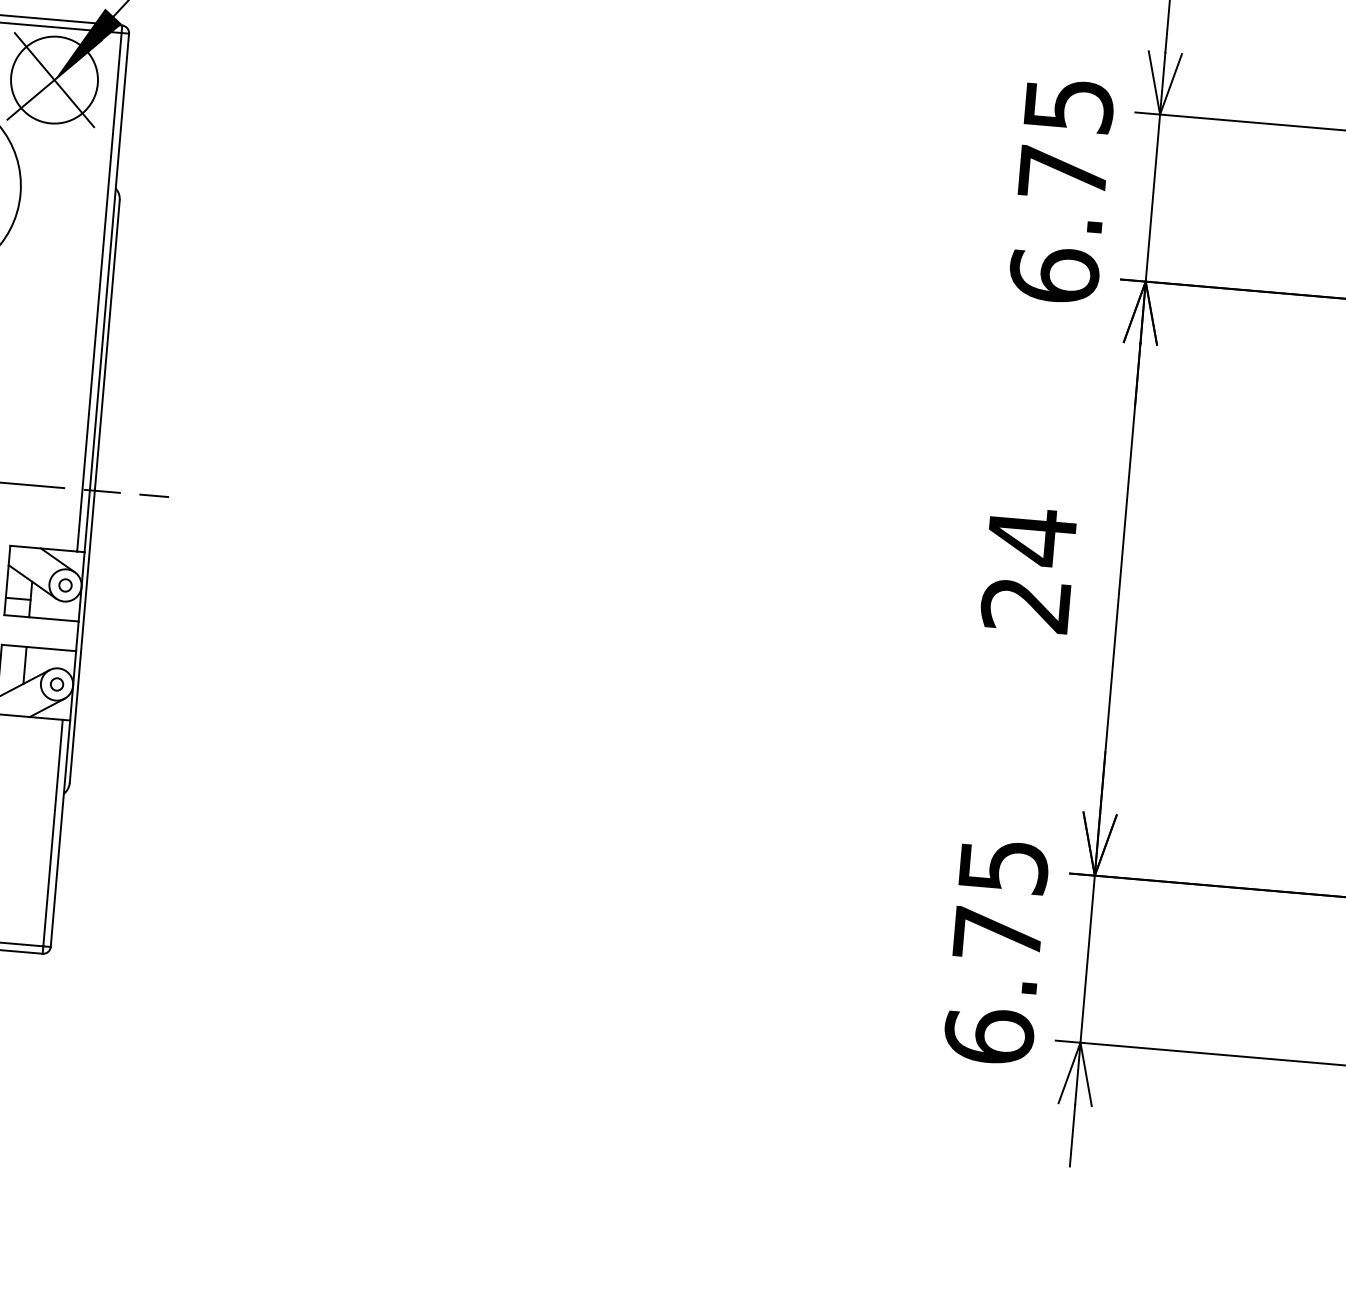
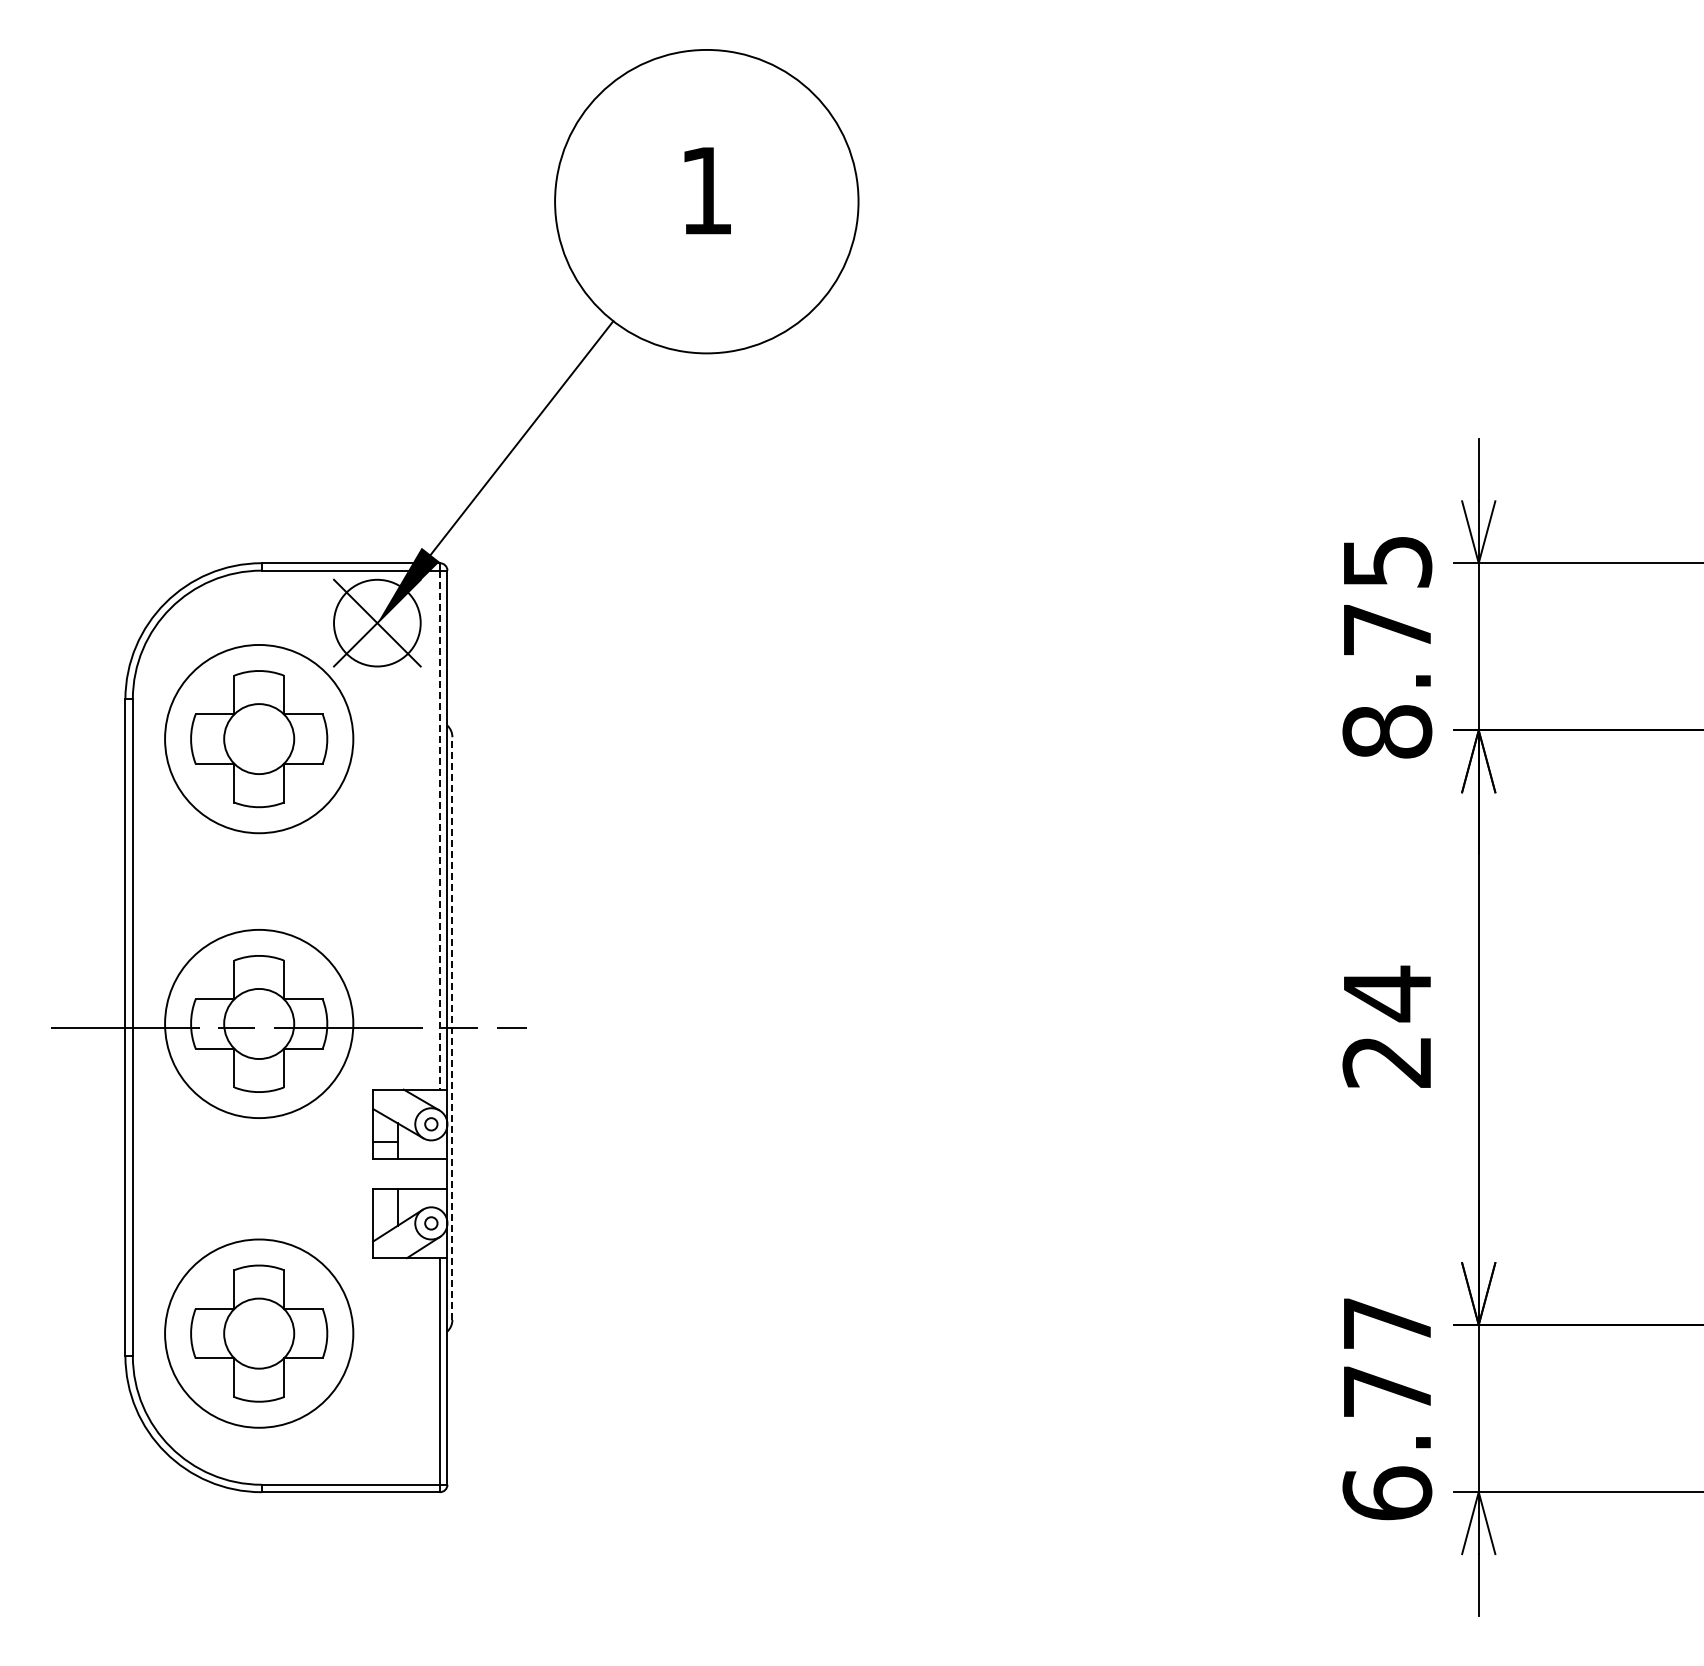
text: (1054, 274) -> (1387, 731), 6.75 -> 8.75
line: (99, 292) -> (440, 830), solid -> dashed
line: (94, 491) -> (452, 1028), solid -> dashed
text: (1004, 866) -> (1388, 1323), 6.75 -> 6.77

